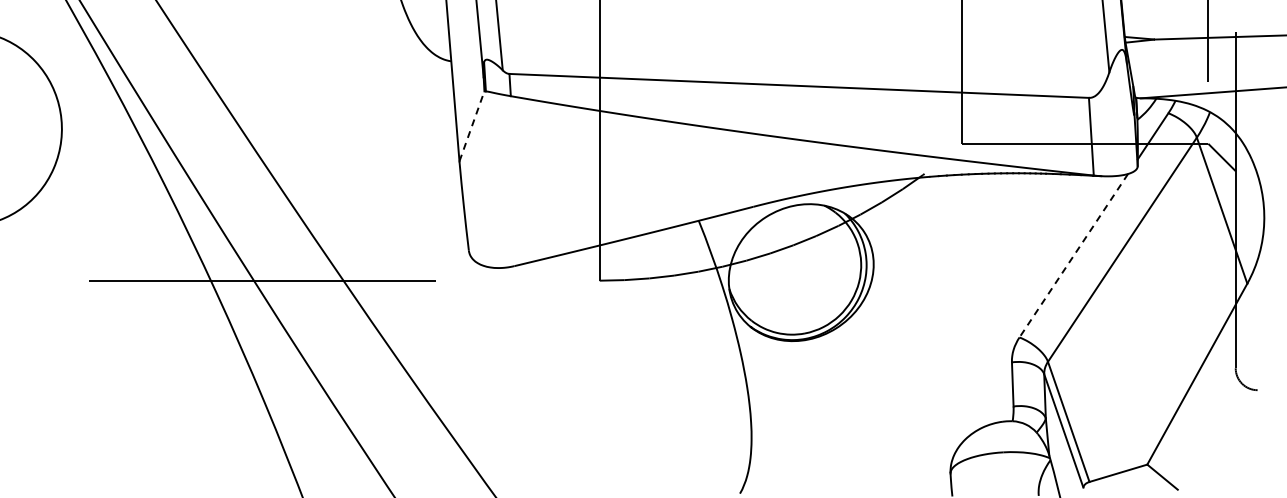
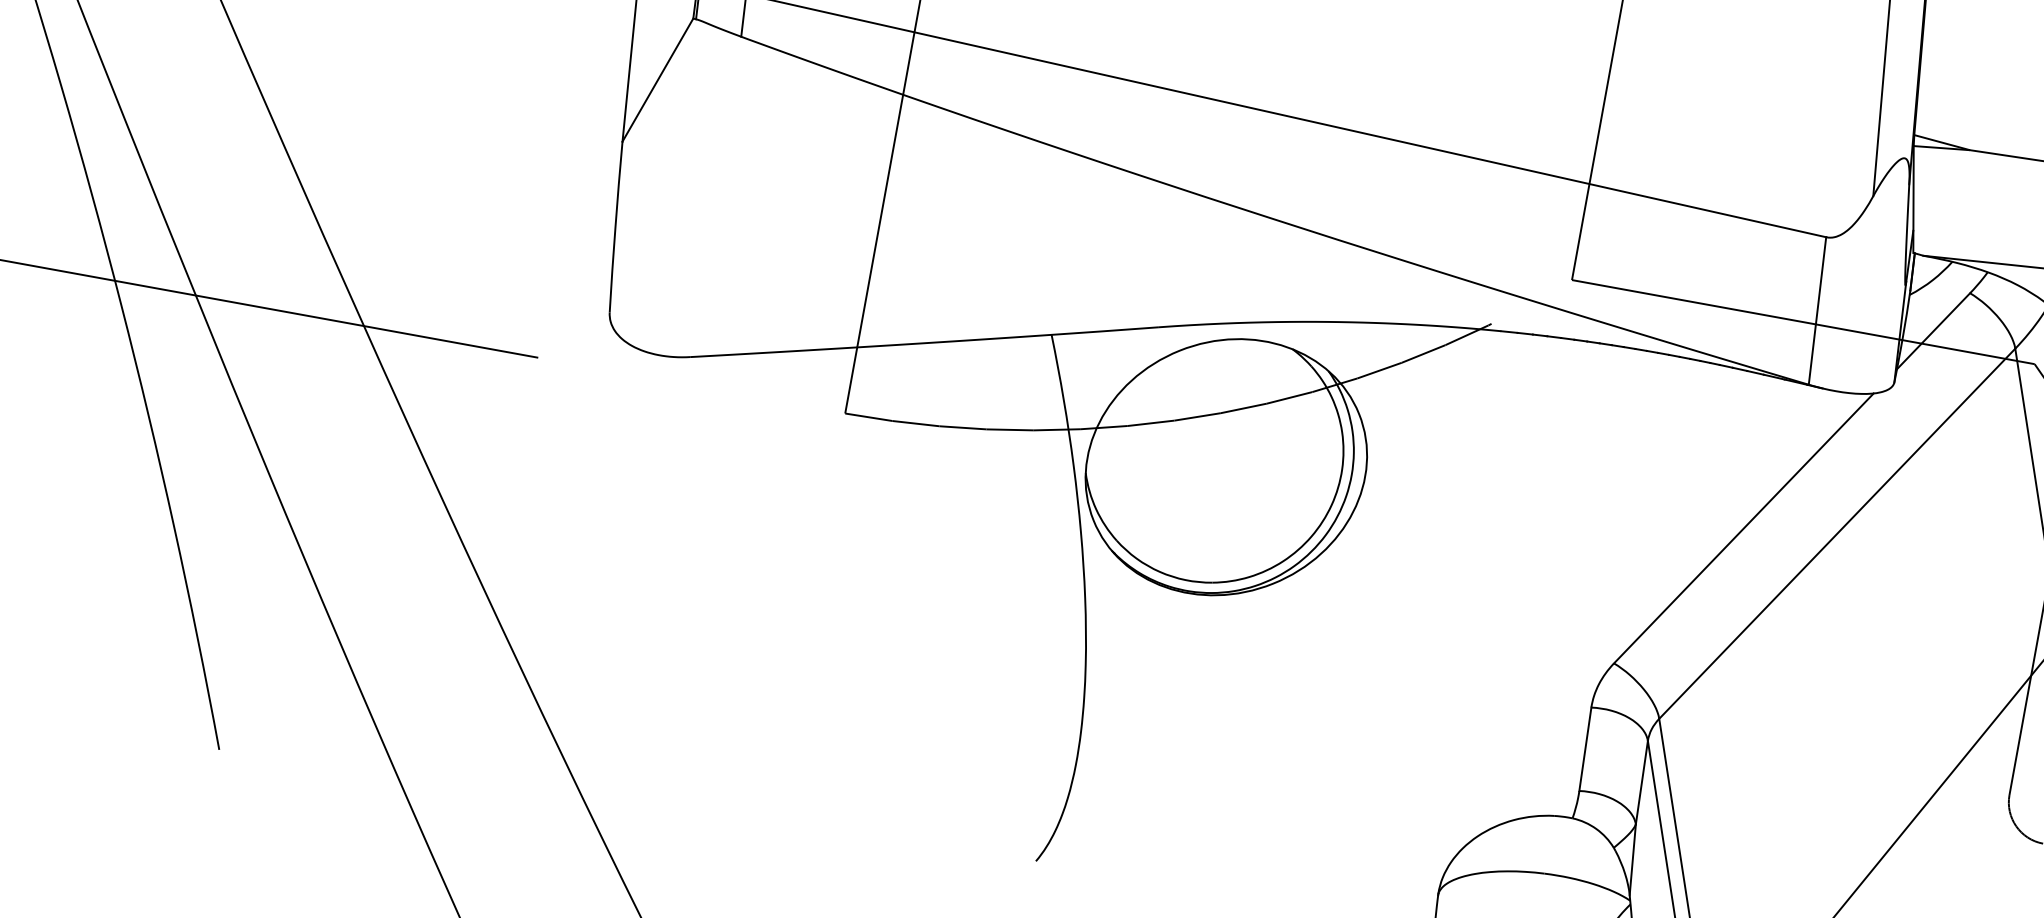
line: (472, 125) -> (659, 78), dashed -> solid
line: (1073, 256) -> (1743, 529), dashed -> solid

